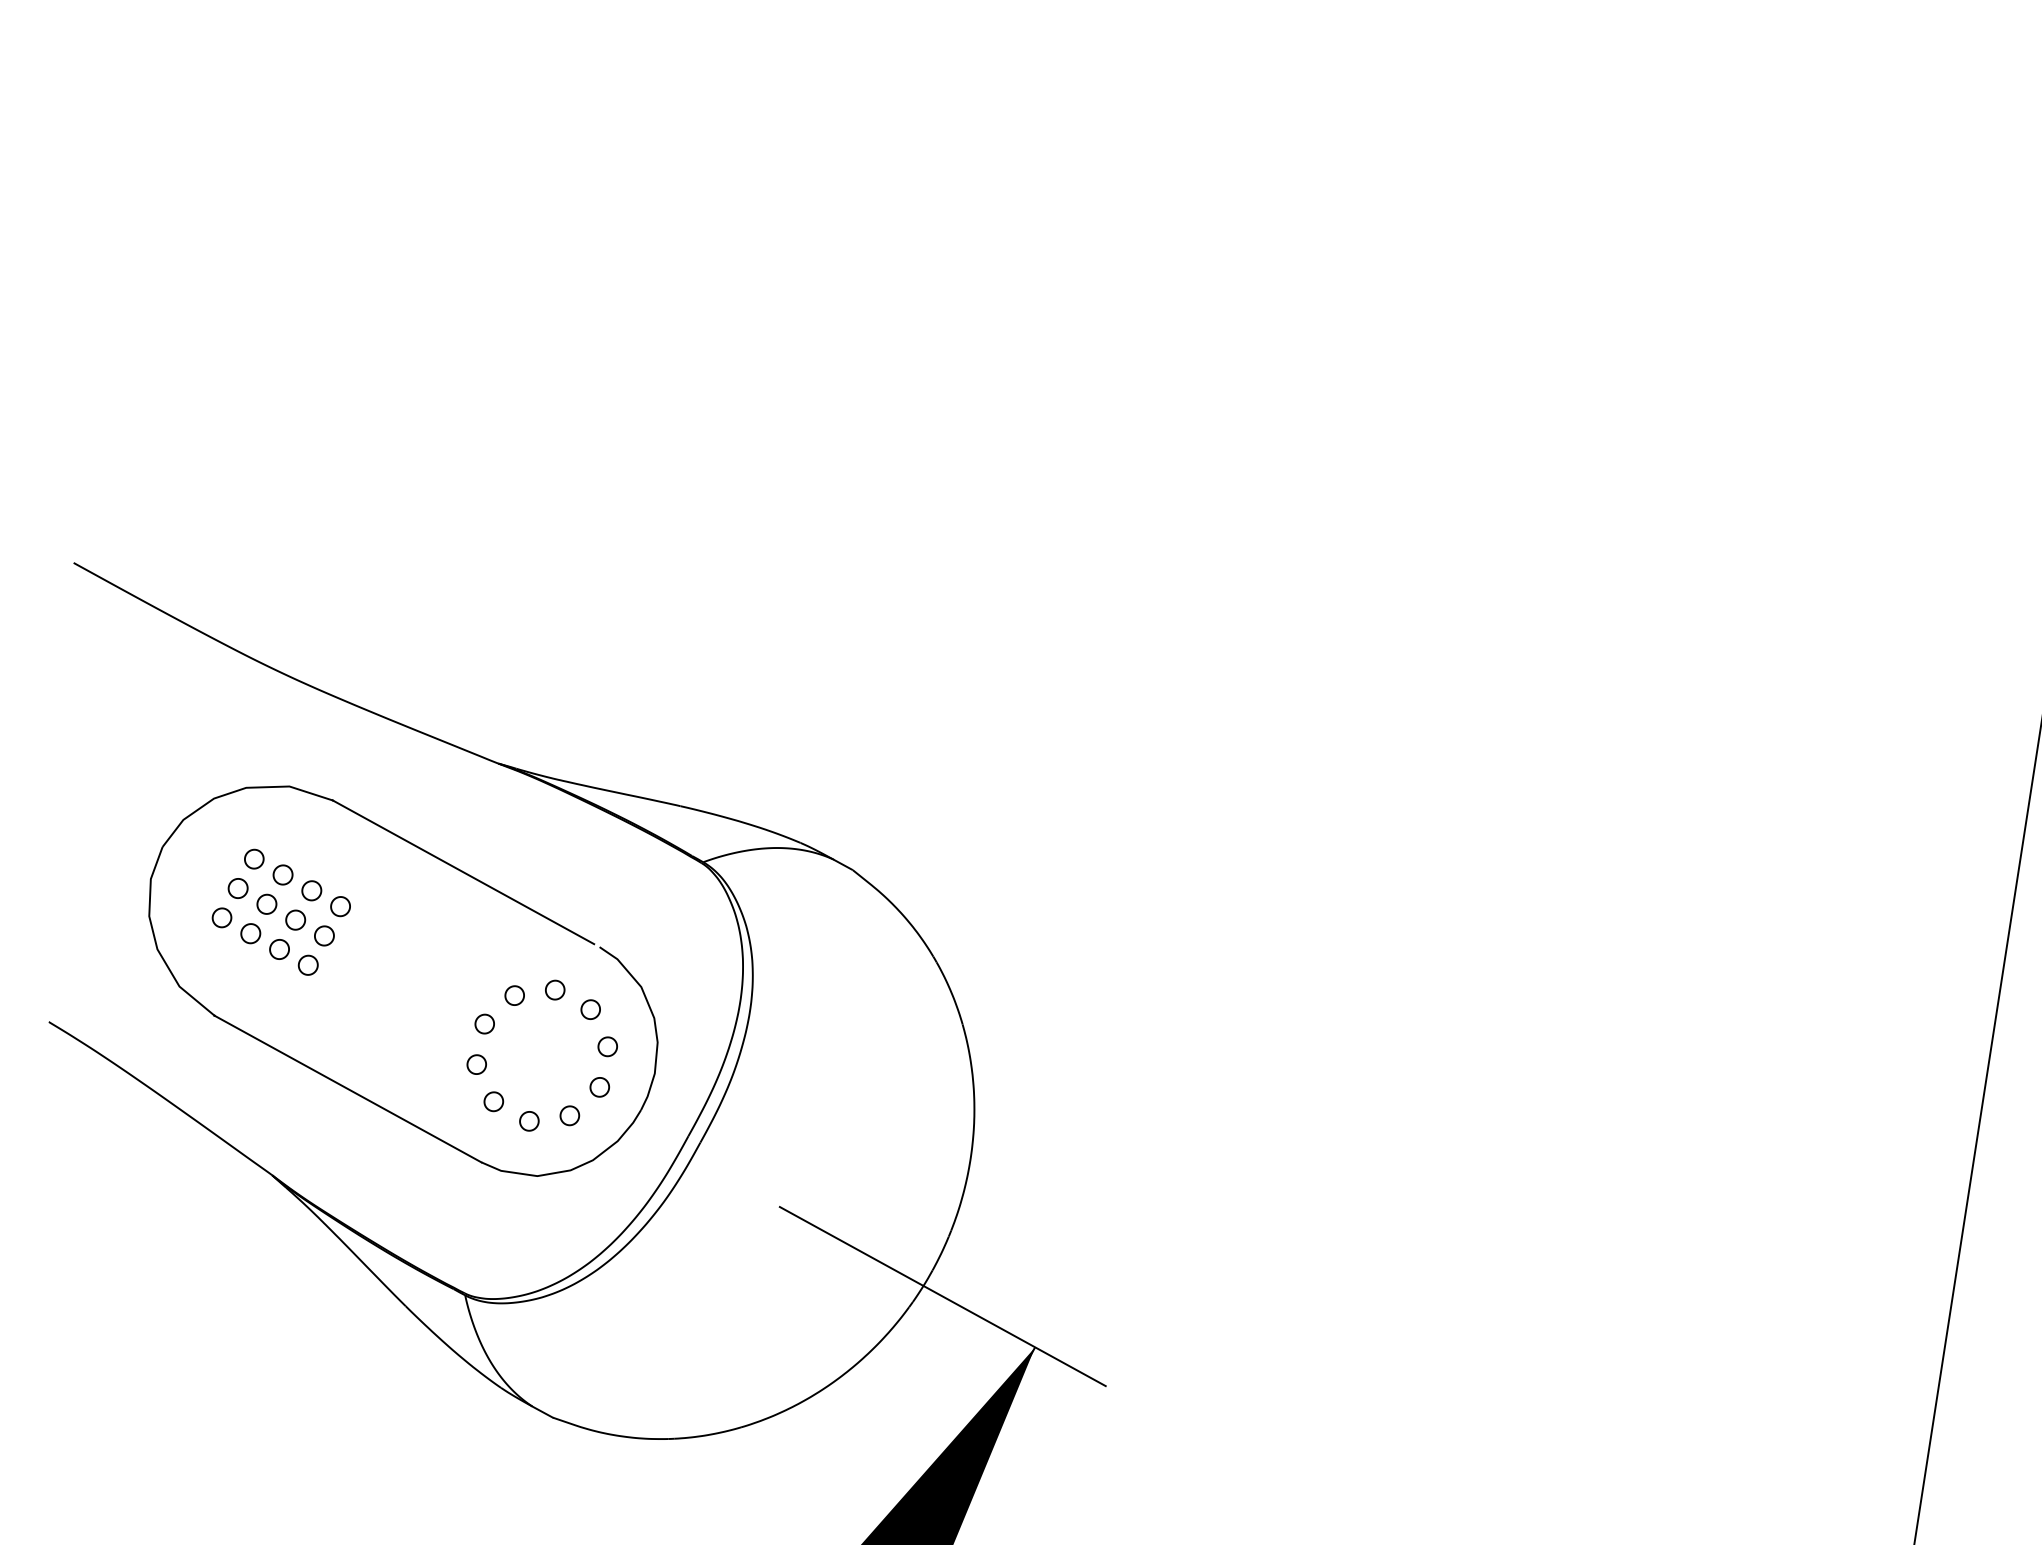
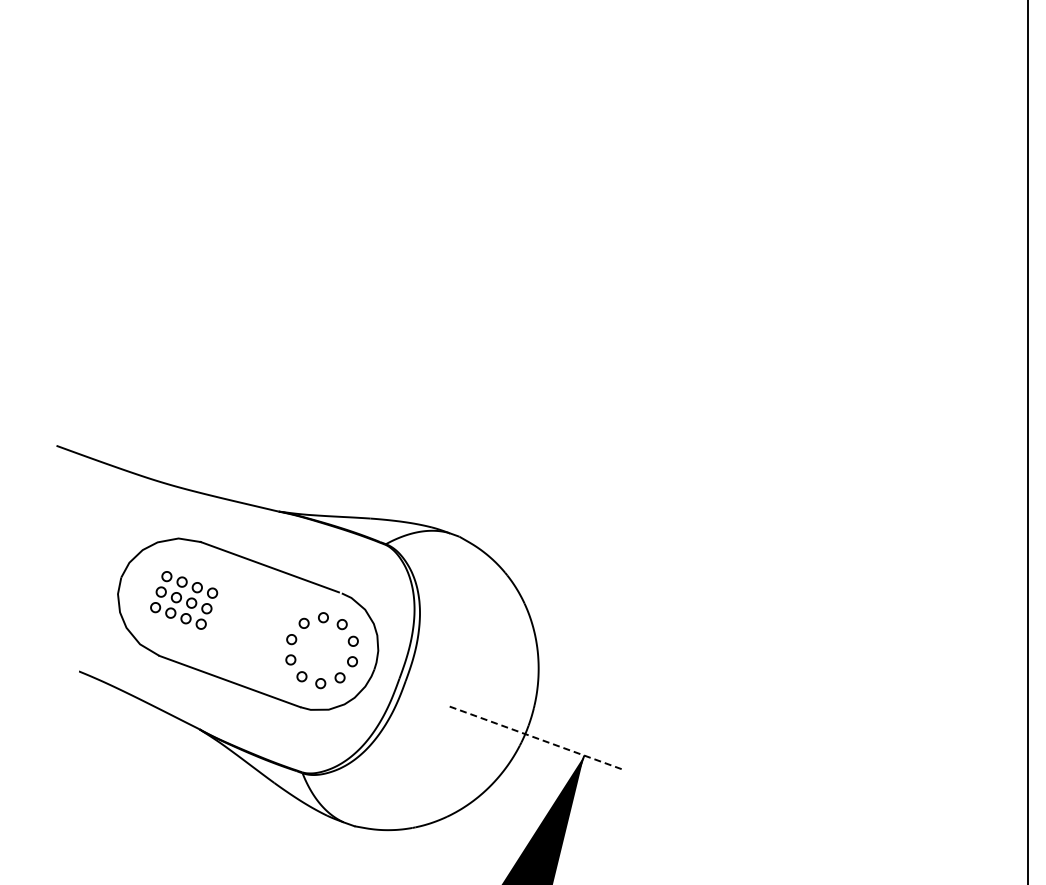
line: (942, 1295) -> (535, 737), solid -> dashed

